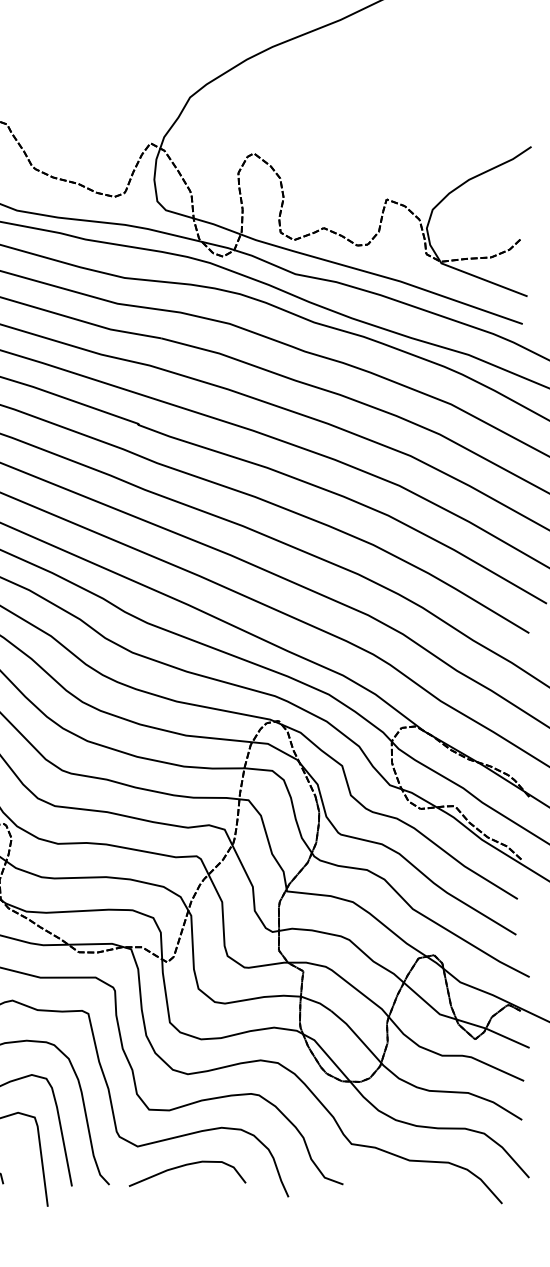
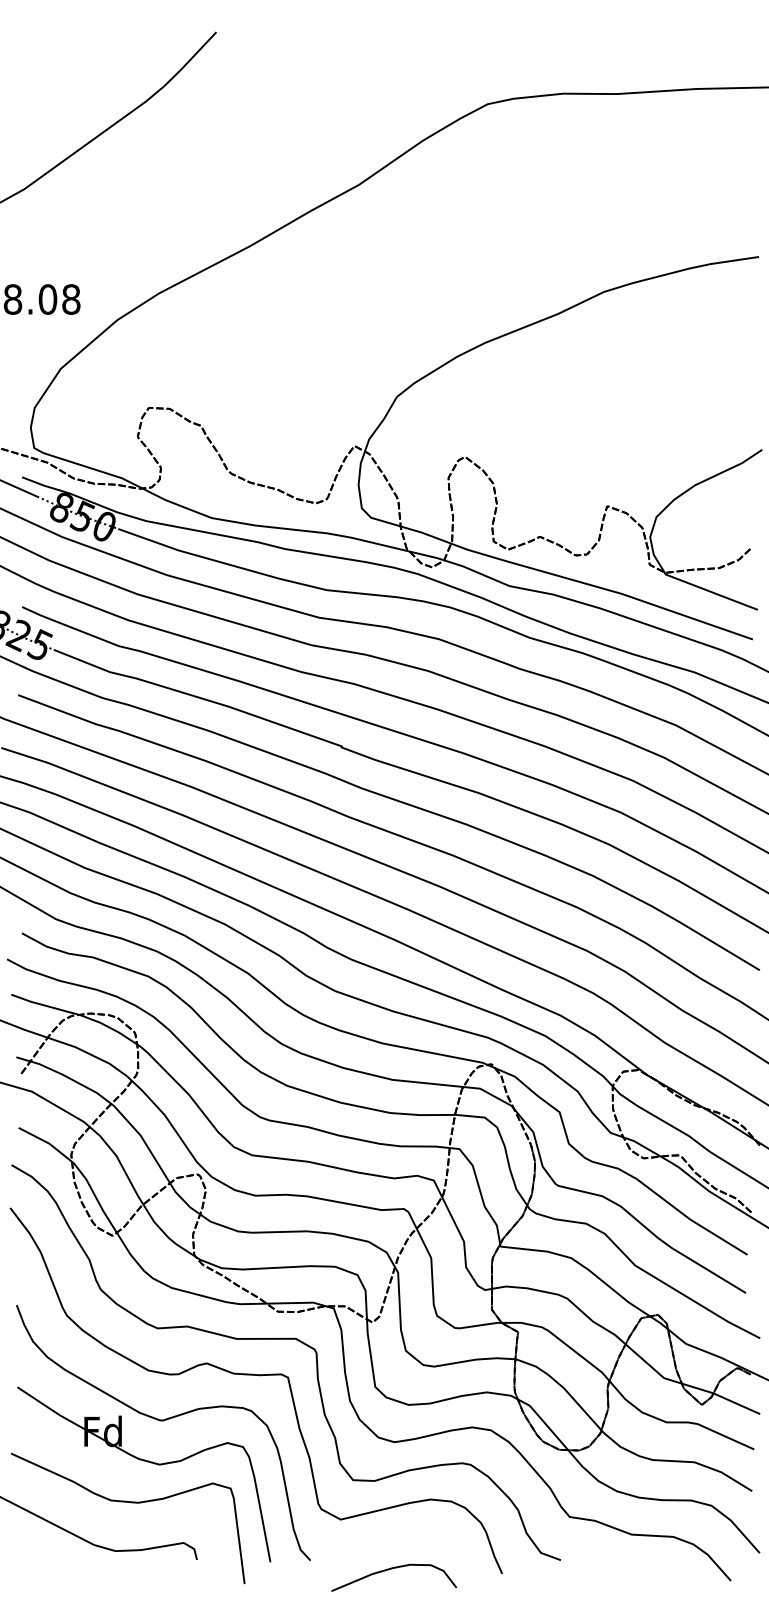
curve: (186, 1166) -> (392, 1569), moved

